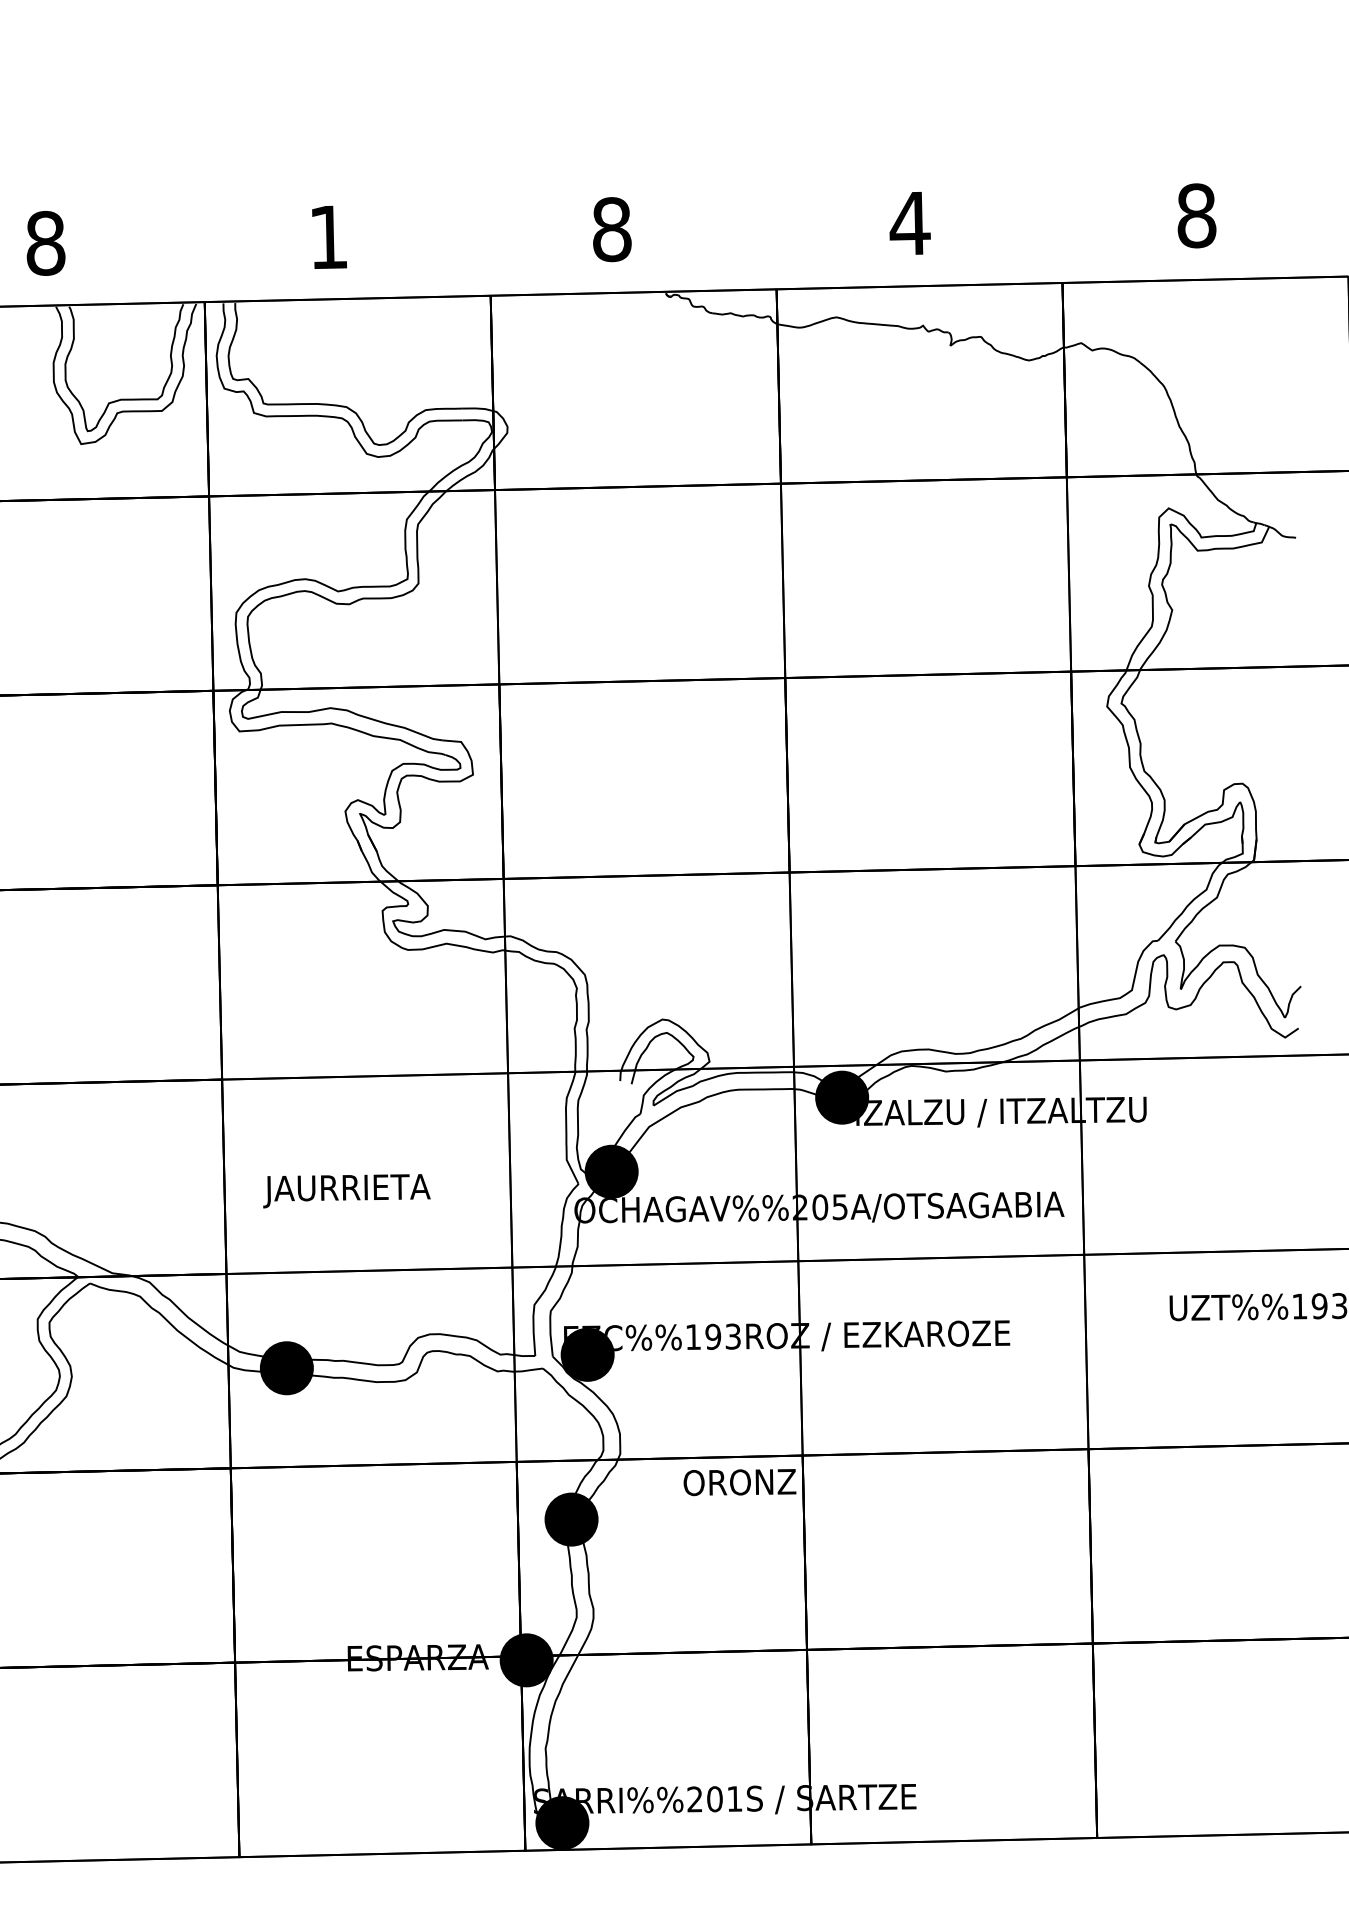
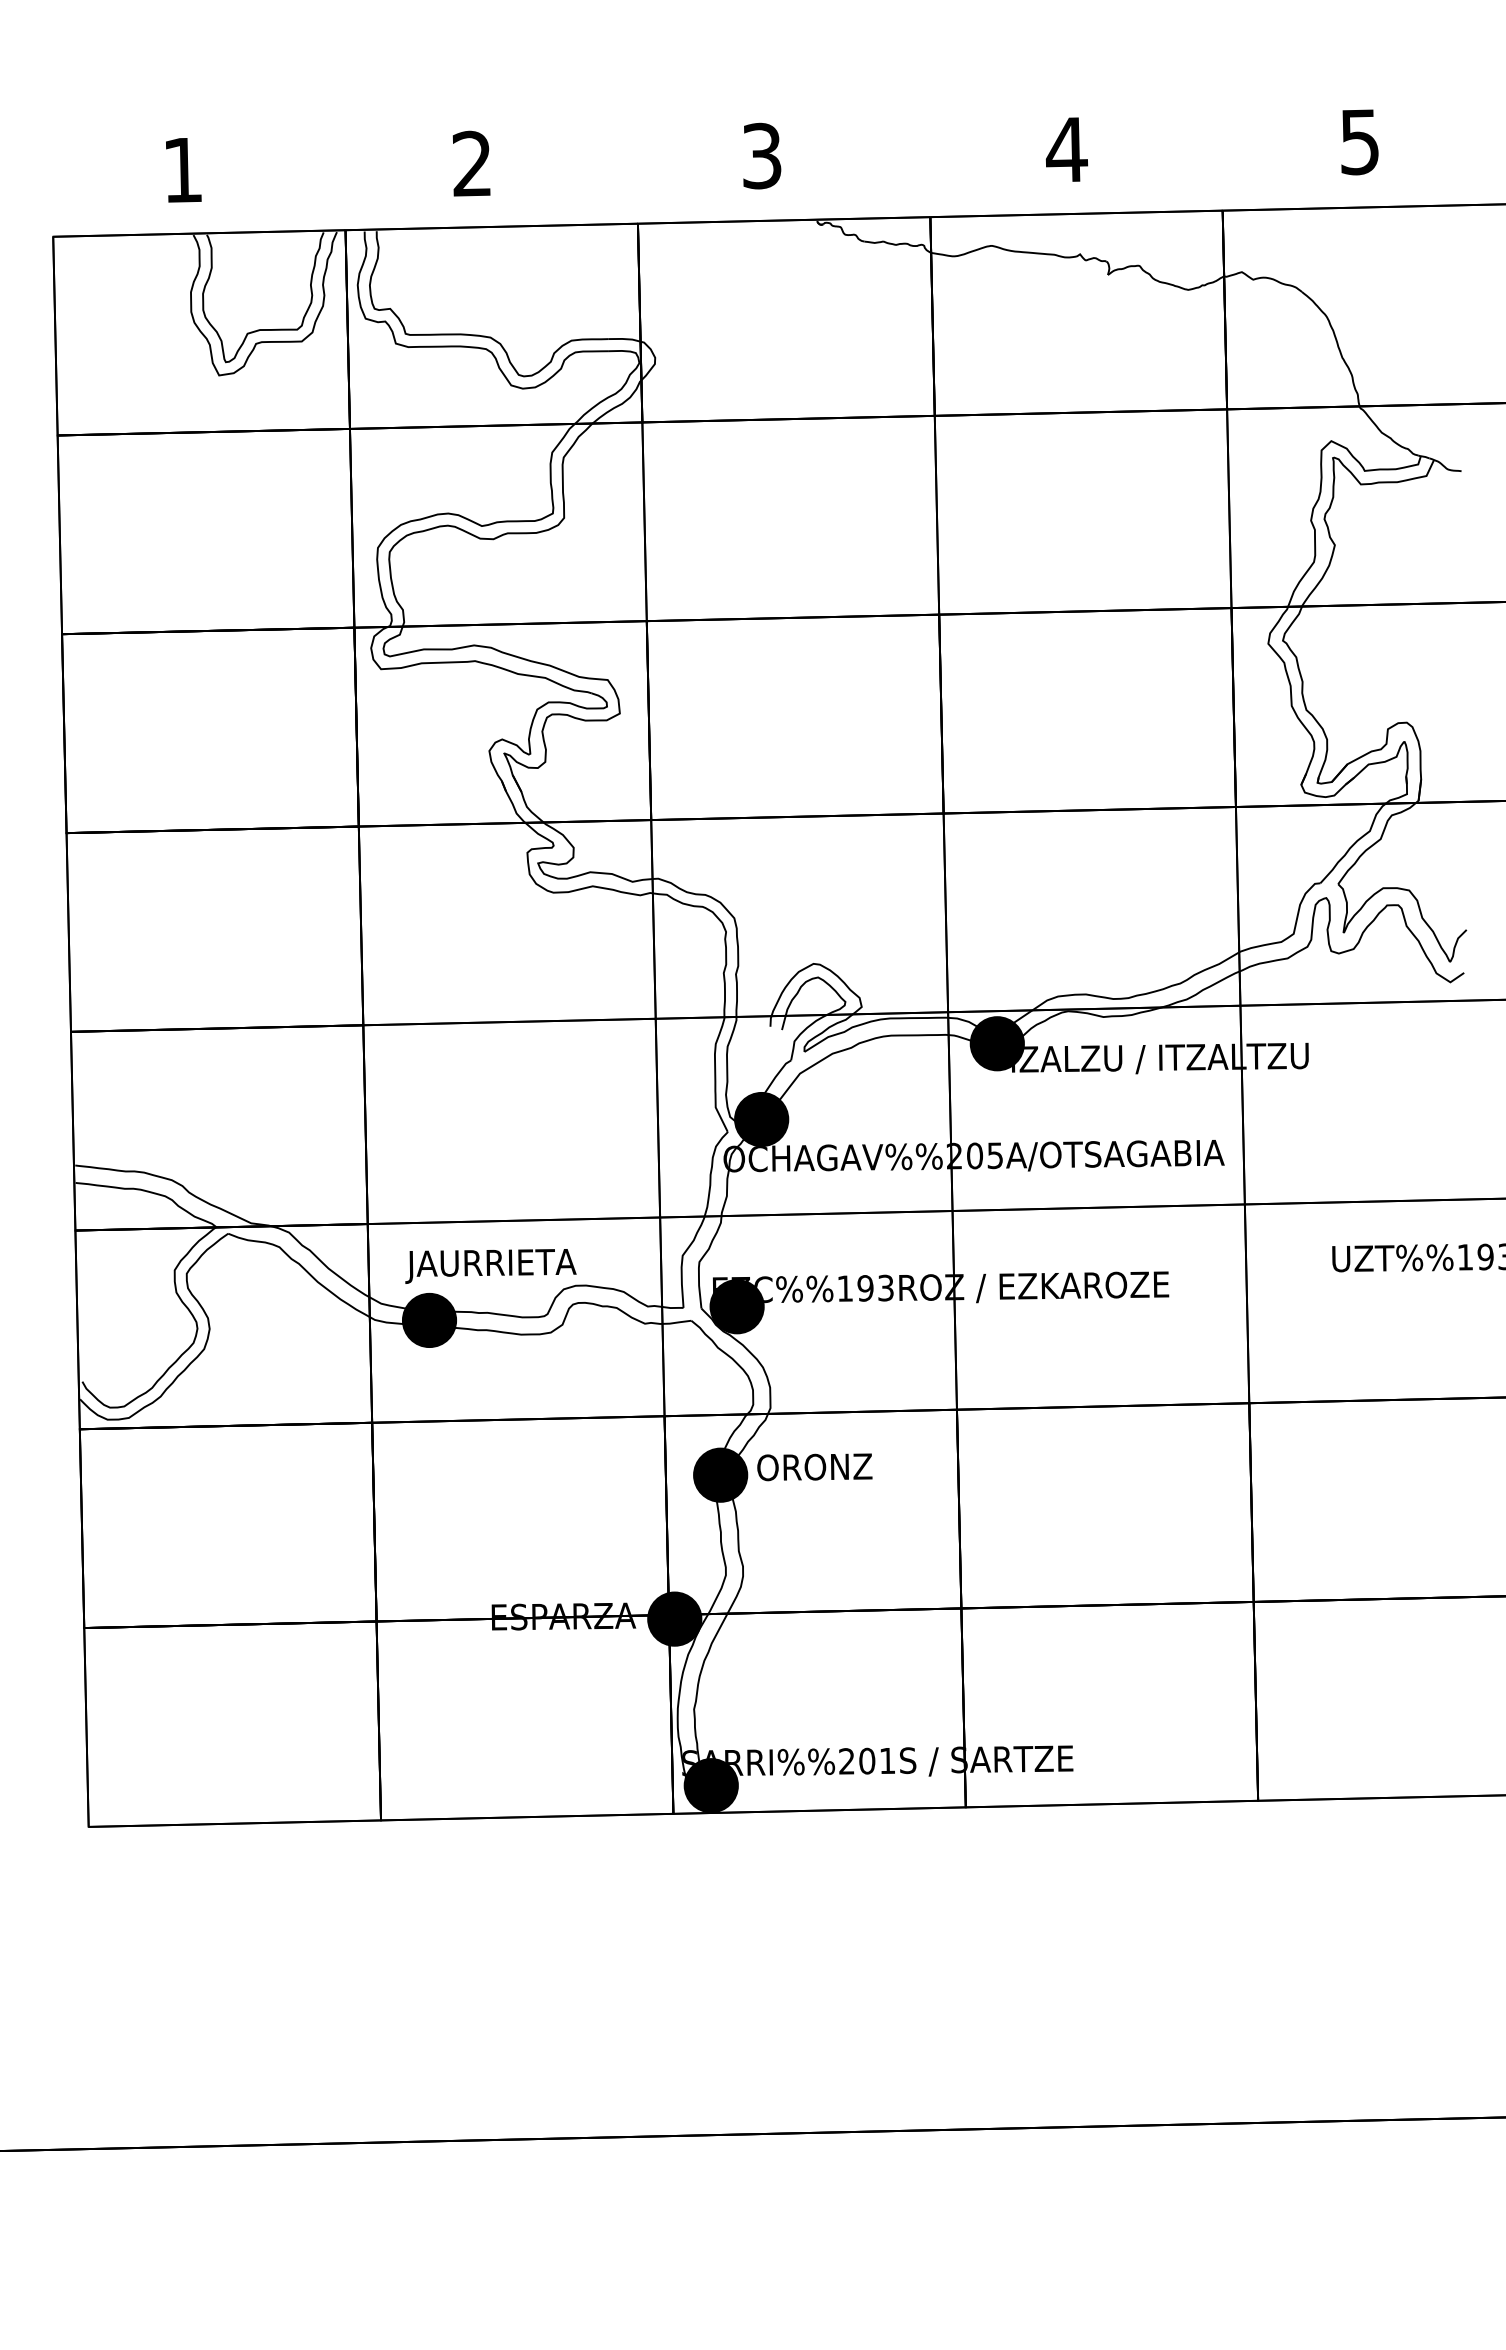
text: (1197, 215) -> (1360, 141), 8 -> 5
text: (612, 229) -> (762, 155), 8 -> 3
text: (327, 236) -> (471, 163), 1 -> 2
text: (46, 243) -> (183, 170), 8 -> 1
text: (346, 1191) -> (490, 1266), moved
text: (739, 1482) -> (814, 1467), moved

